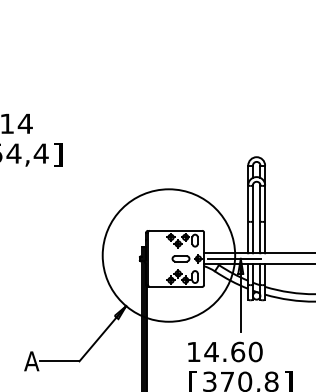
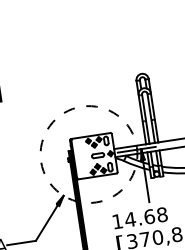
circle: (168, 255) -> (88, 154), solid -> dashed
text: (255, 351) -> (162, 214), 14.60 -> 14.68

